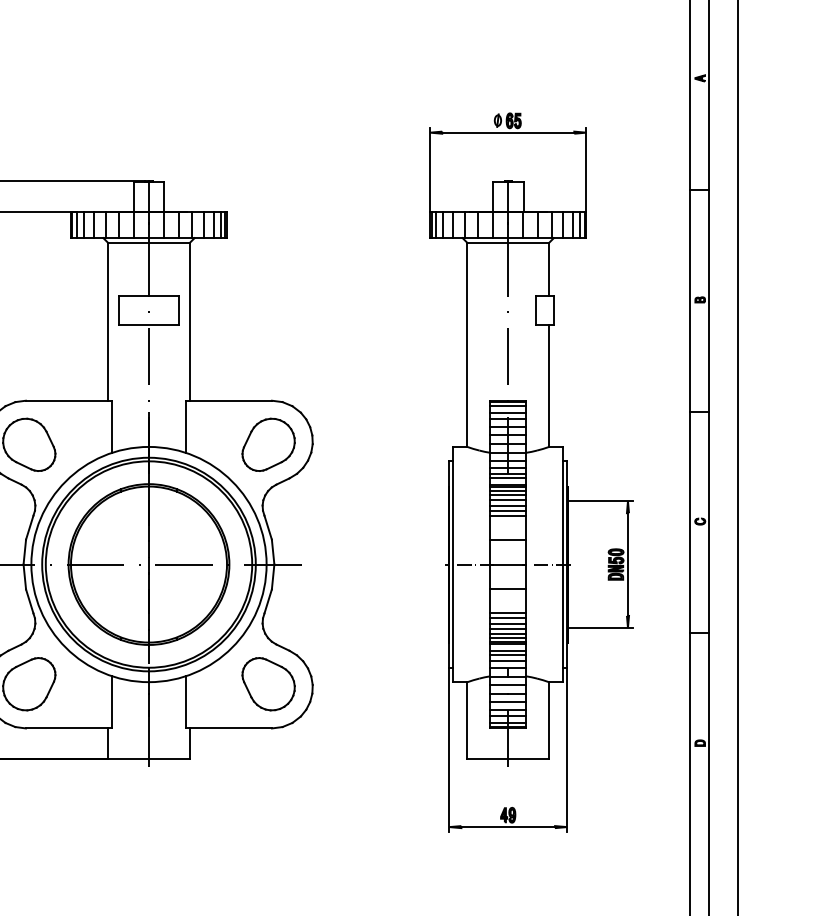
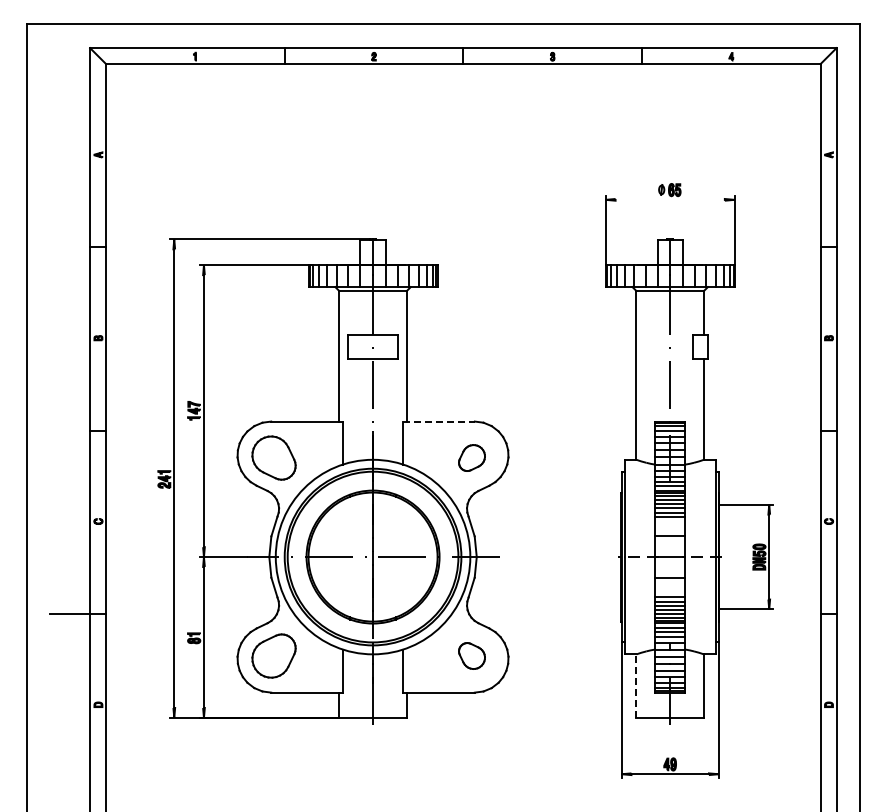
line: (507, 132) -> (669, 199), removed
line: (229, 400) -> (439, 421), solid -> dashed
part: (268, 444) -> (471, 457), size x0.6
part: (268, 683) -> (471, 655), size x0.6
line: (467, 721) -> (636, 686), solid -> dashed

